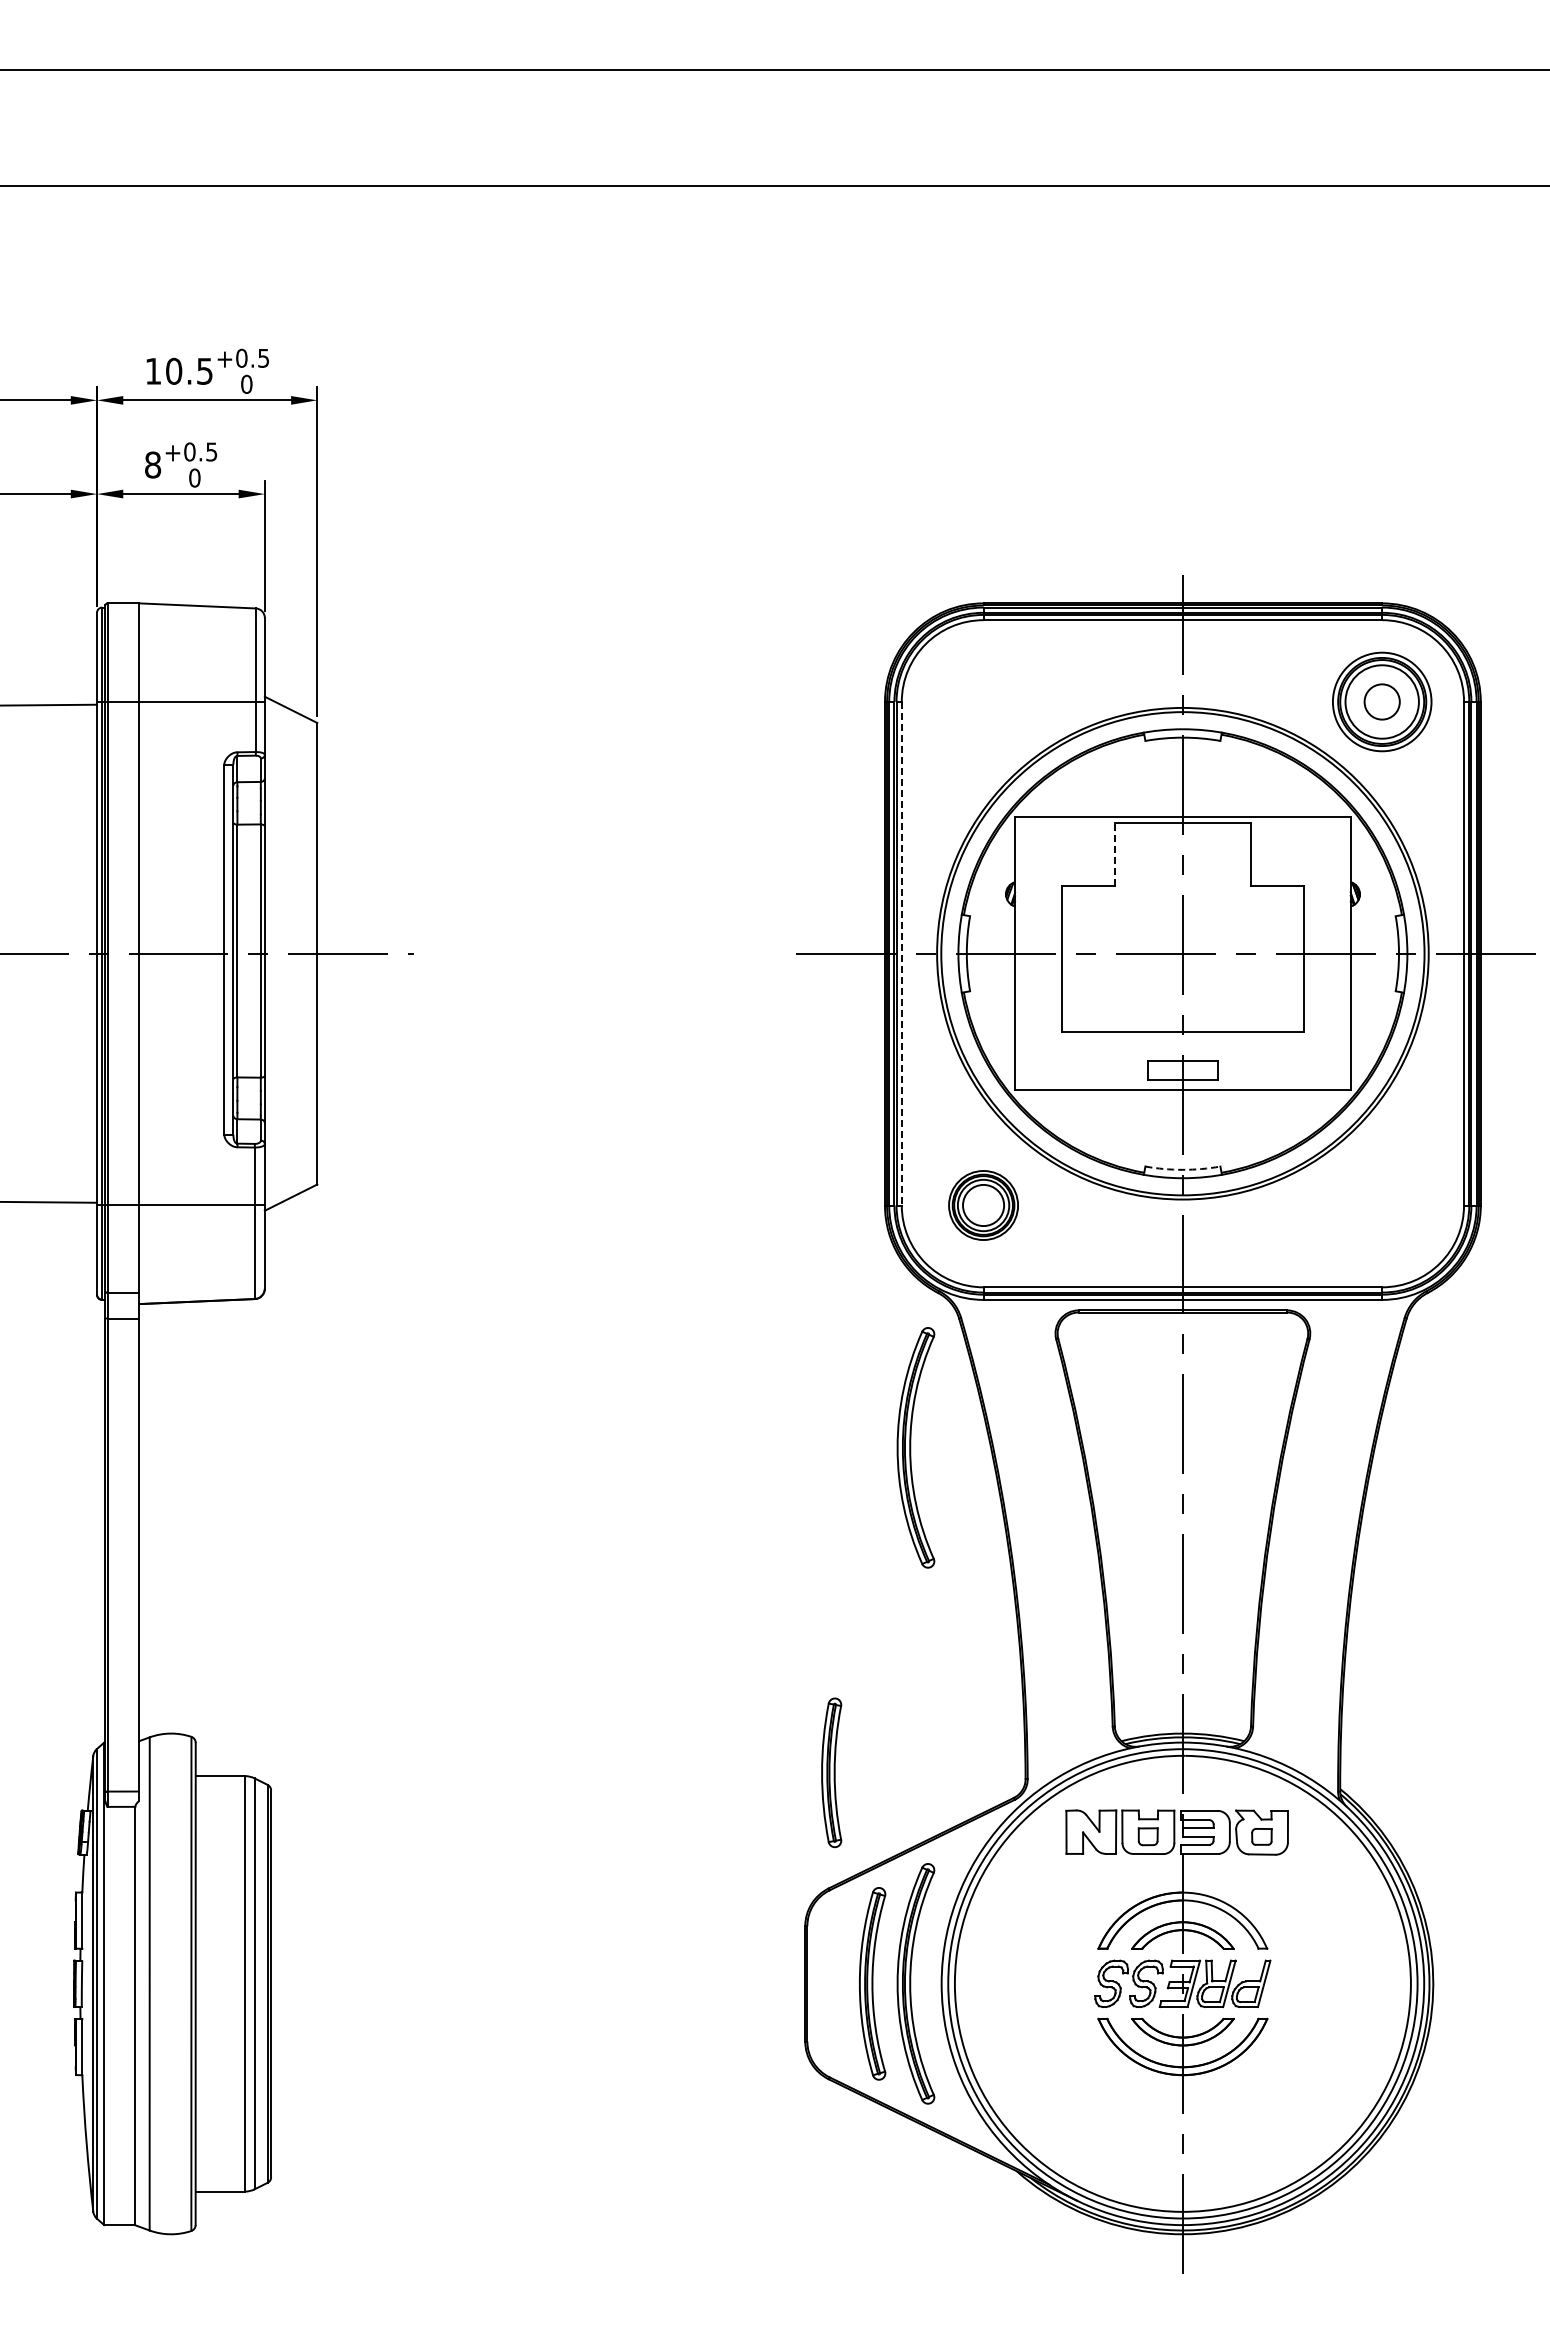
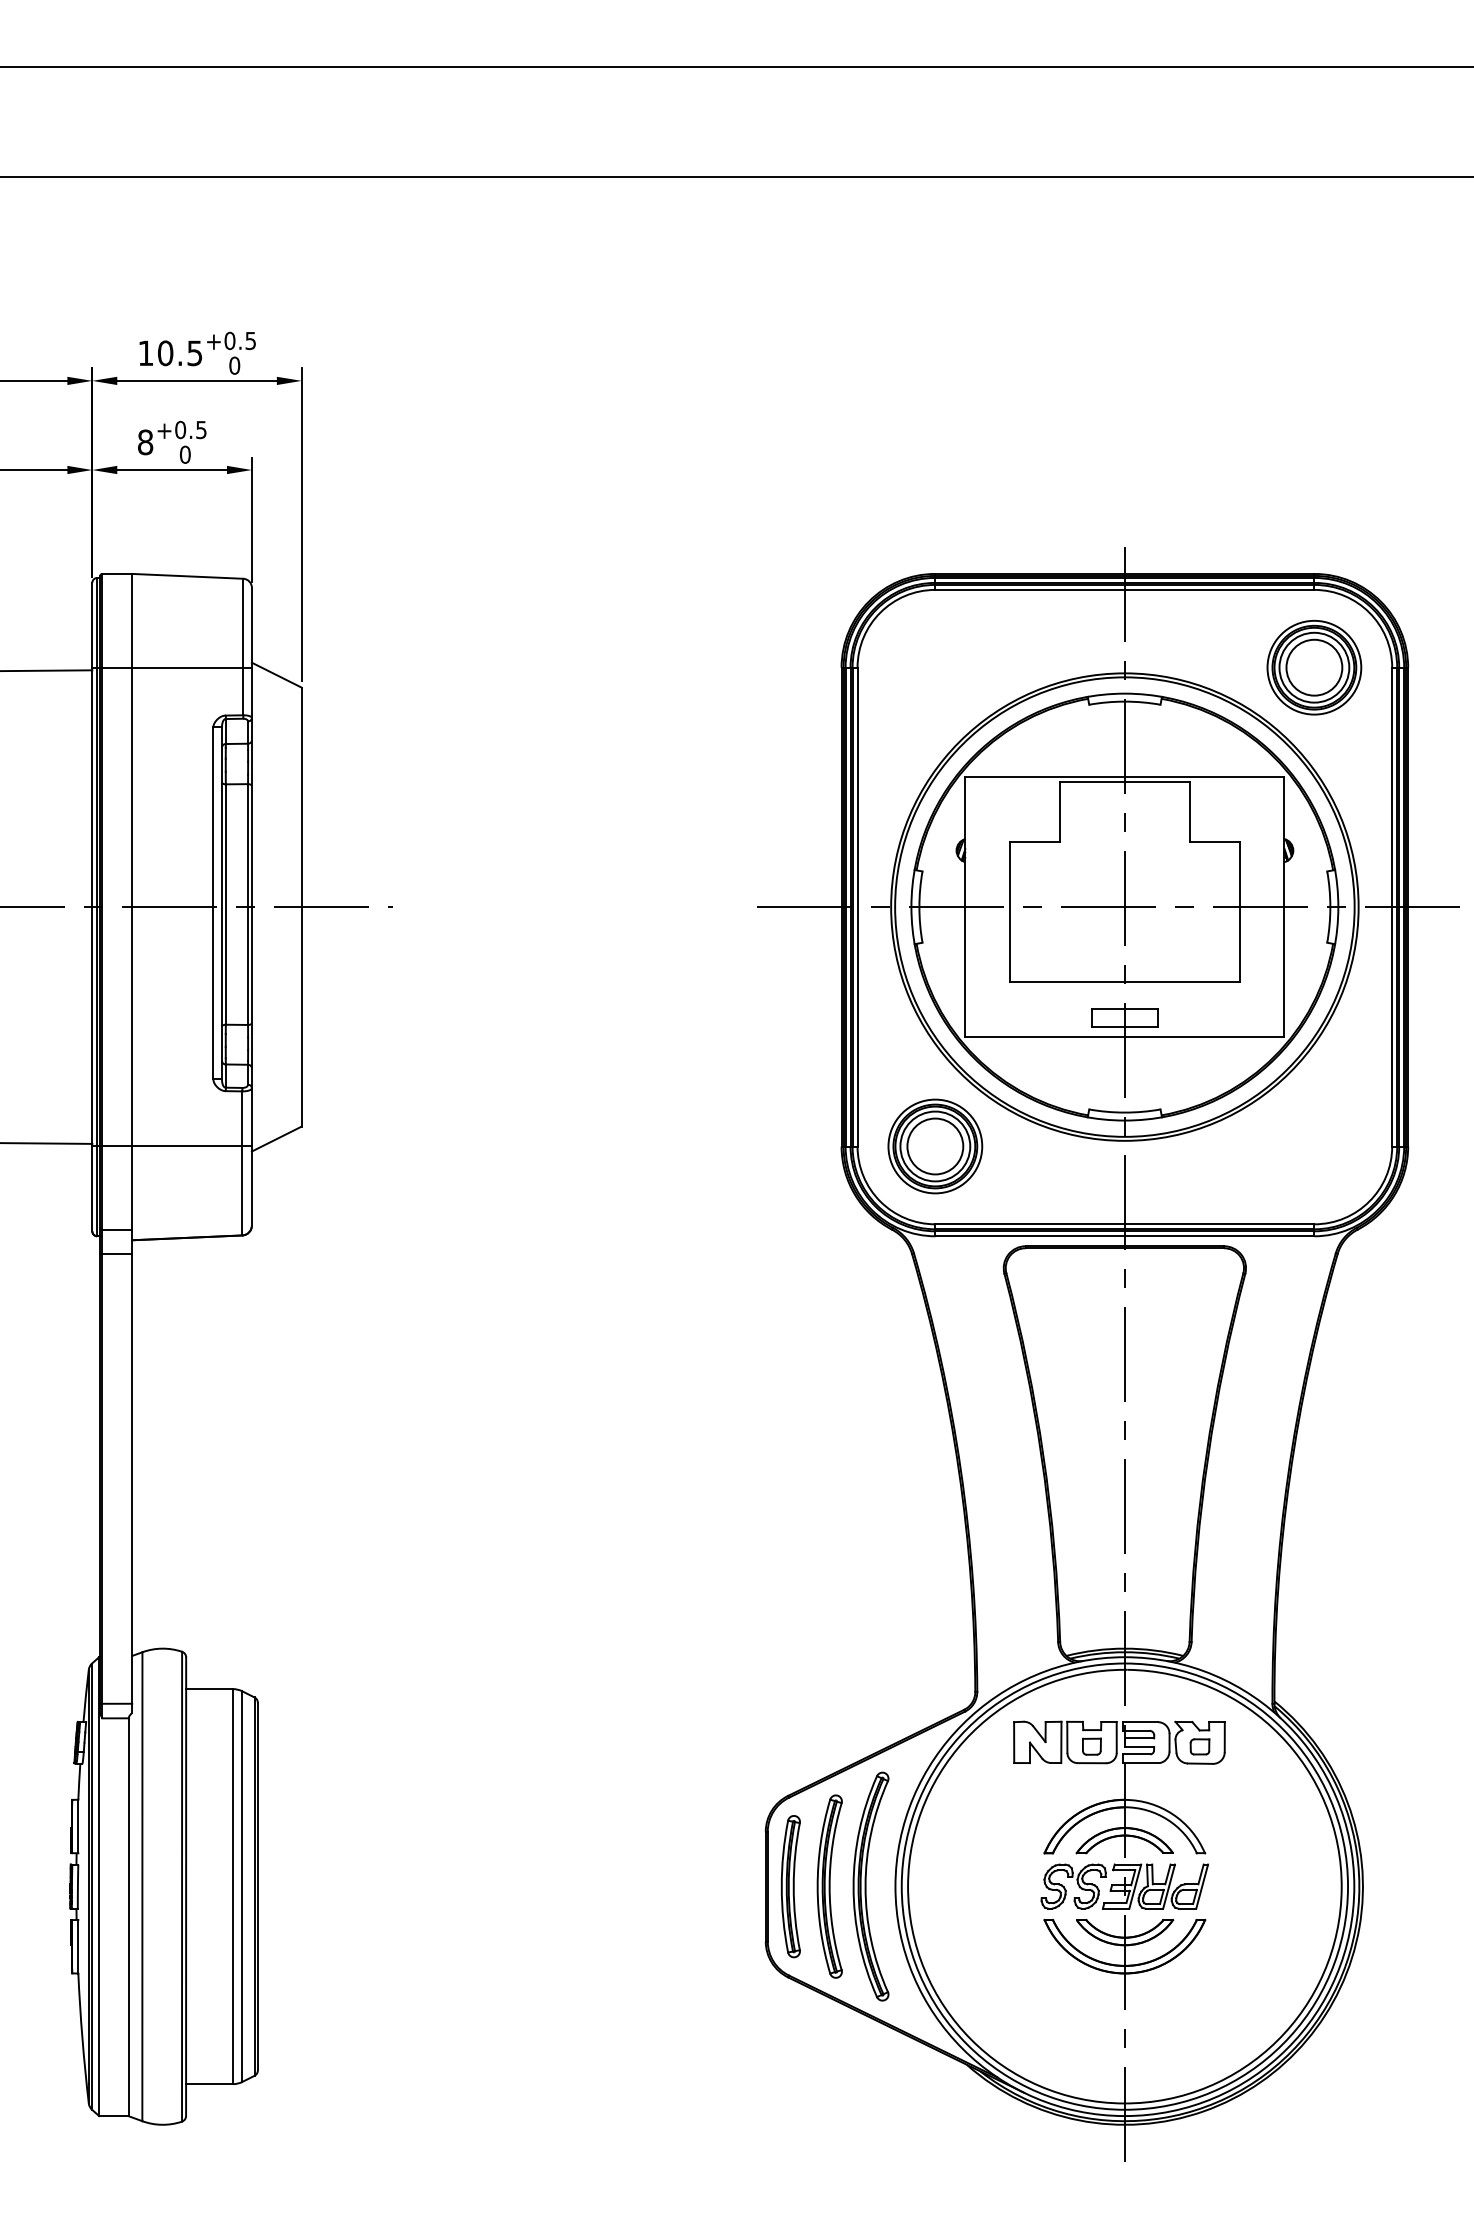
circle: (1381, 701) -> (1313, 667), size x1.67
line: (1114, 853) -> (1059, 811), dashed -> solid
line: (901, 953) -> (857, 906), dashed -> solid
arc: (1182, 1169) -> (1124, 1112), dashed -> solid
part: (983, 1205) -> (935, 1146), size x1.43
part: (915, 1447) -> (870, 1376), removed
part: (831, 1772) -> (790, 1886), moved

